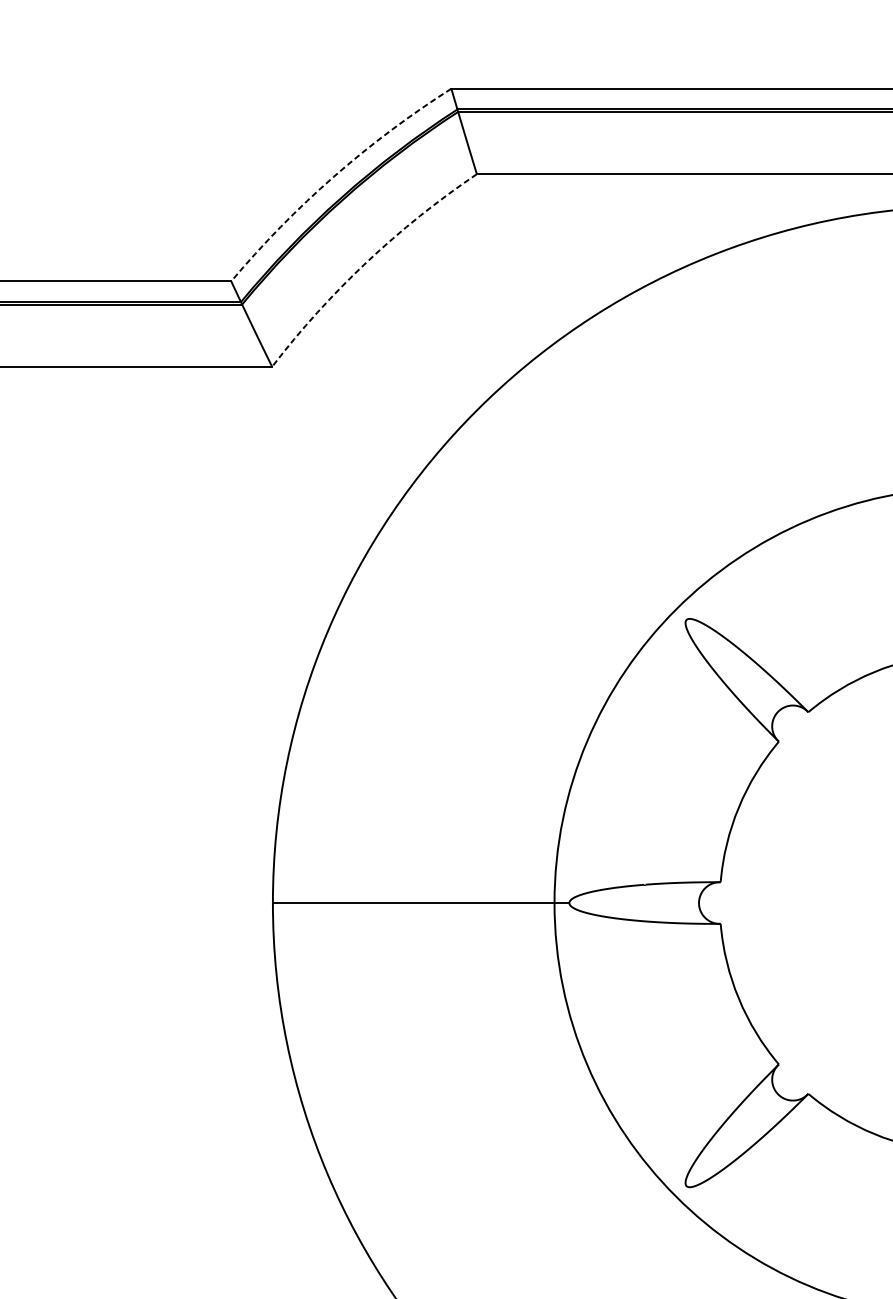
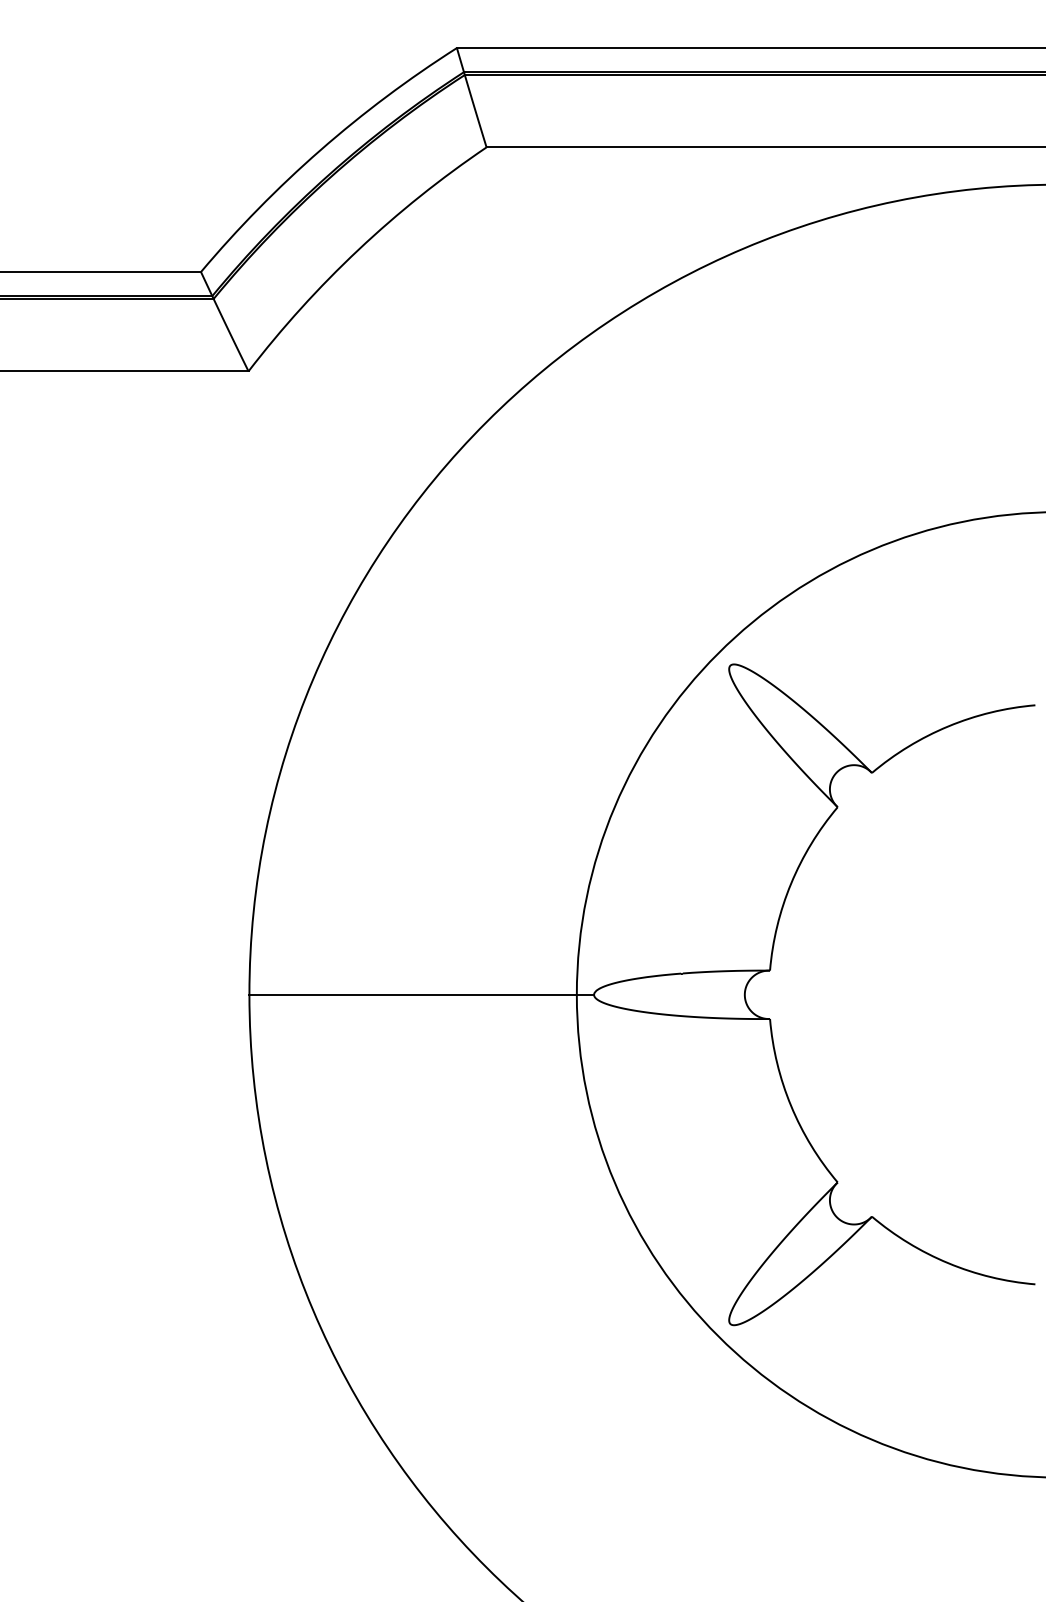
arc: (334, 176) -> (320, 150), dashed -> solid
arc: (366, 261) -> (358, 249), dashed -> solid

